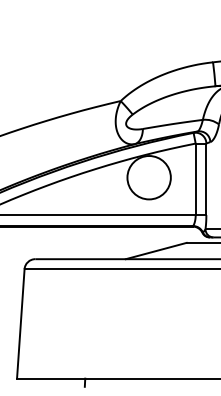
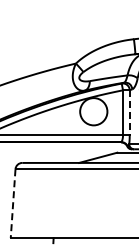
line: (205, 180) -> (129, 113), solid -> dashed
line: (21, 325) -> (13, 204), solid -> dashed

